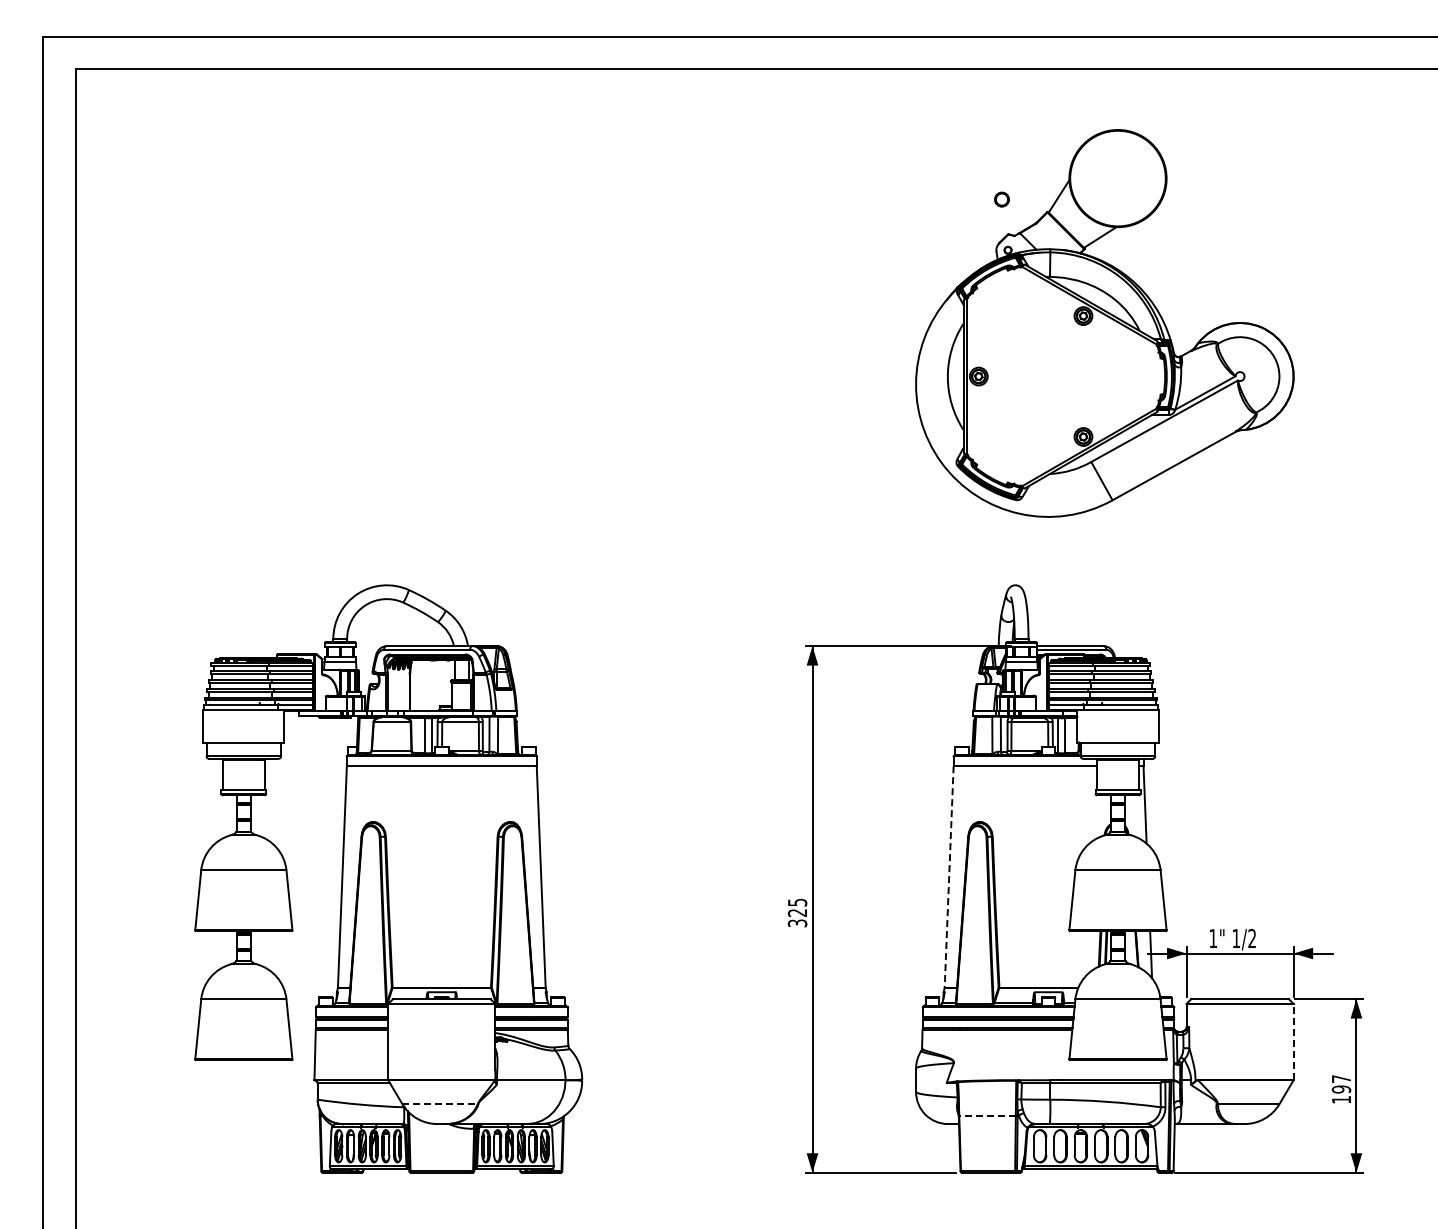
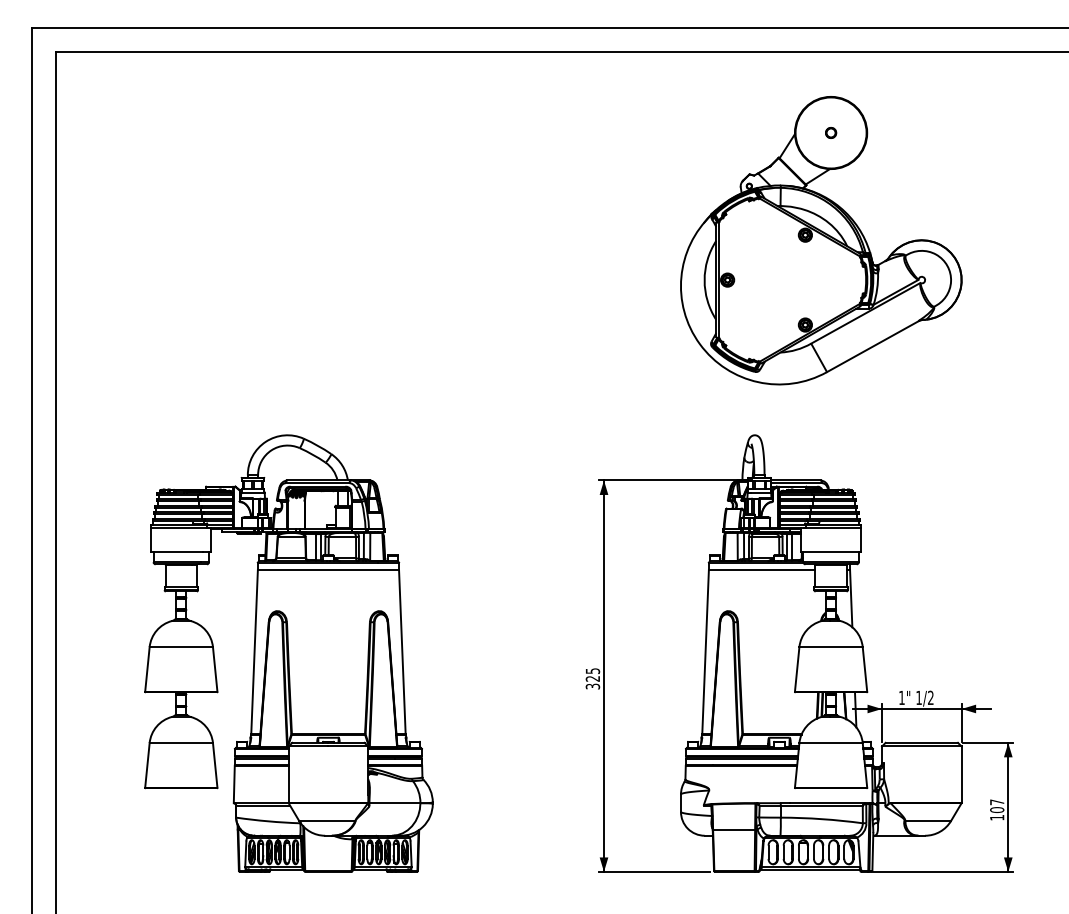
part: (1001, 199) -> (830, 132), moved
line: (949, 876) -> (705, 651), dashed -> solid
line: (1293, 1041) -> (961, 774), dashed -> solid
text: (1341, 1089) -> (997, 810), 197 -> 107
line: (440, 1104) -> (327, 821), dashed -> solid
line: (987, 1115) -> (734, 829), dashed -> solid

